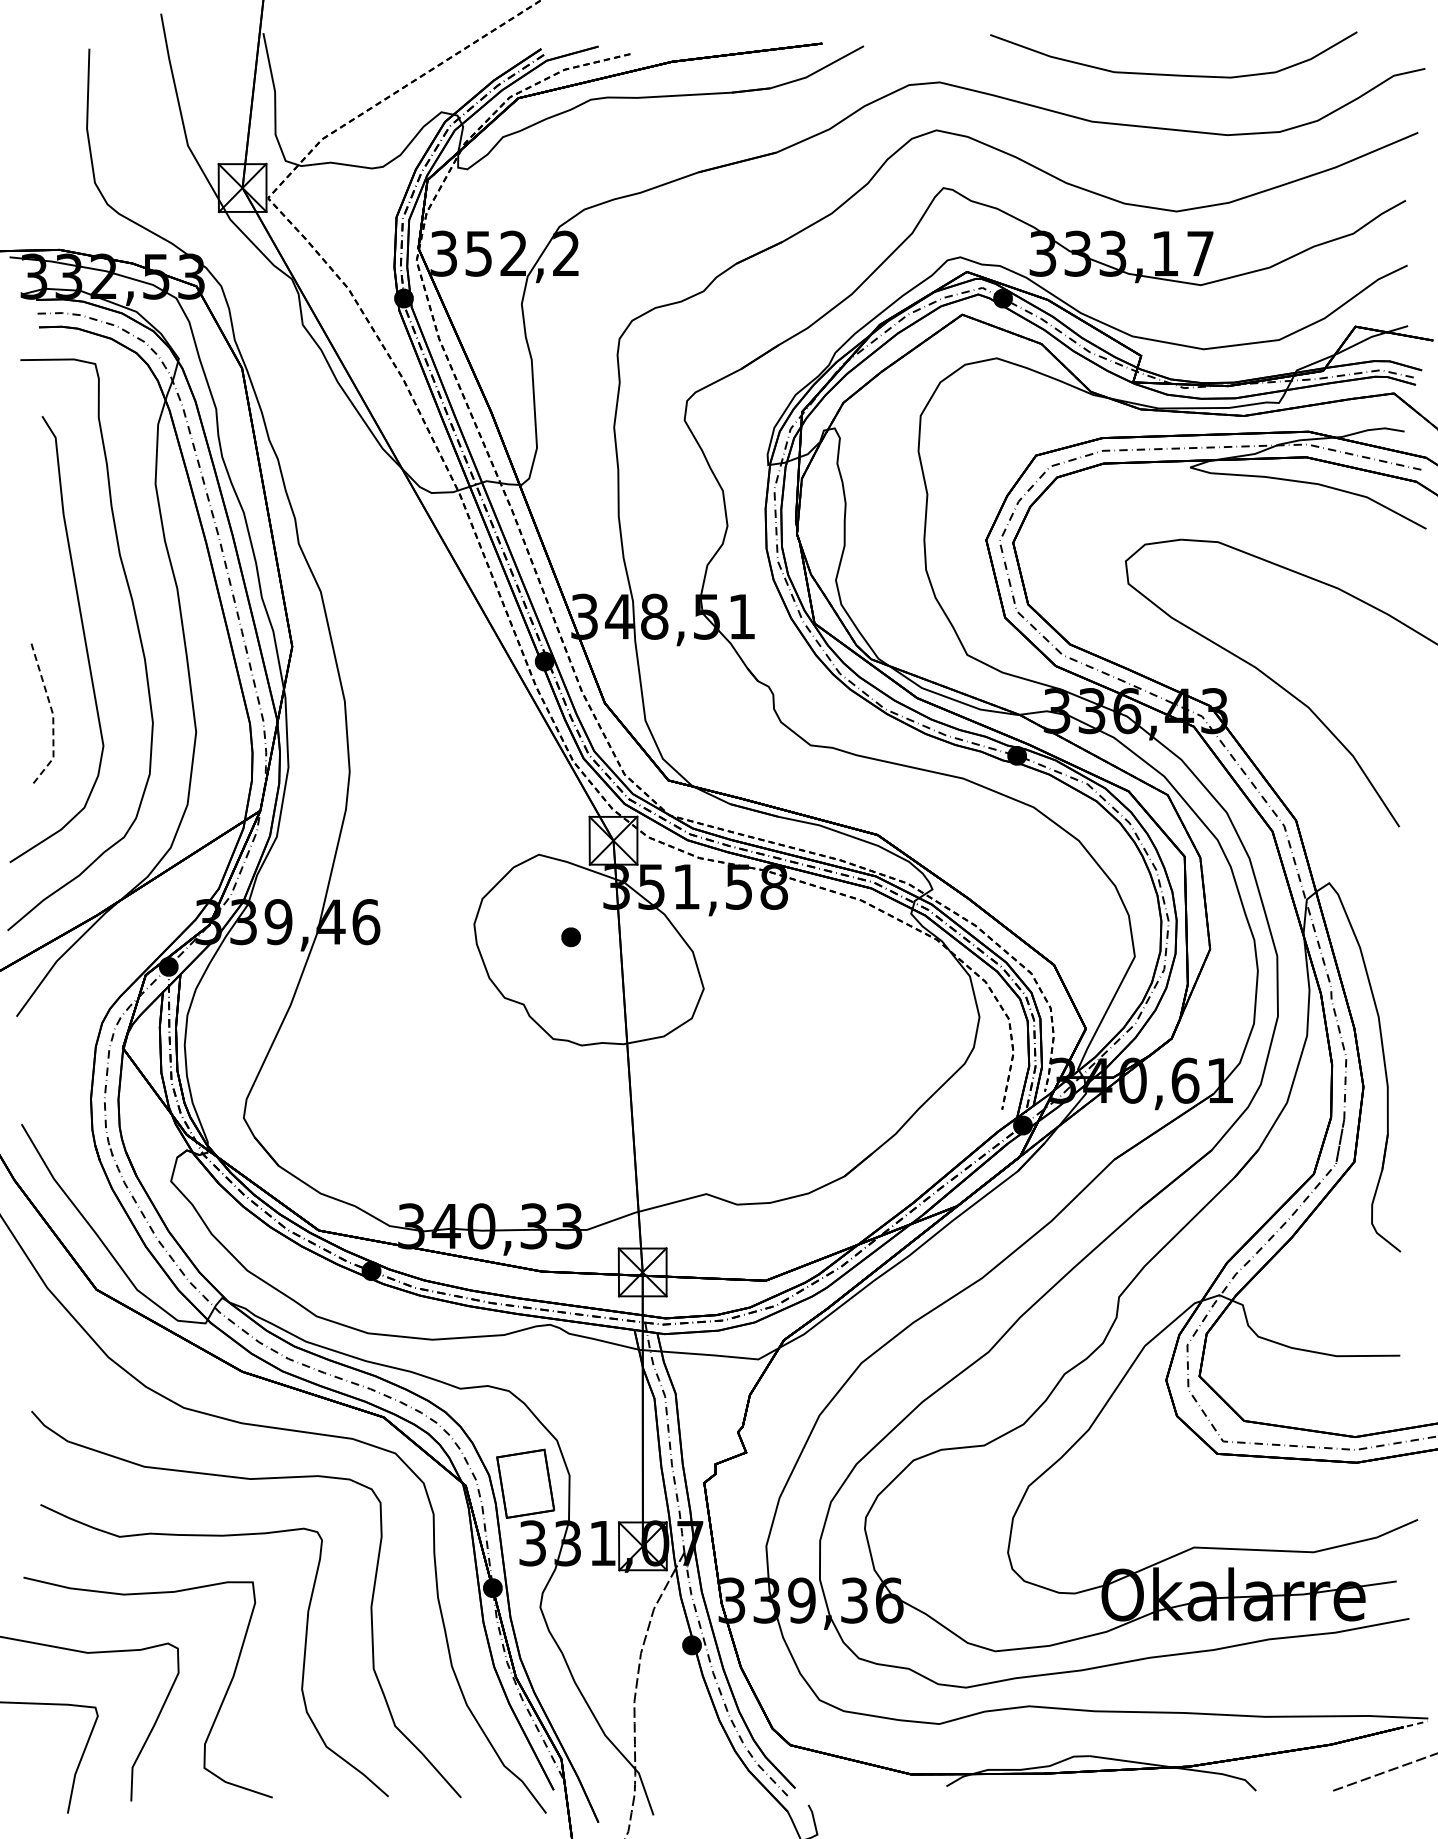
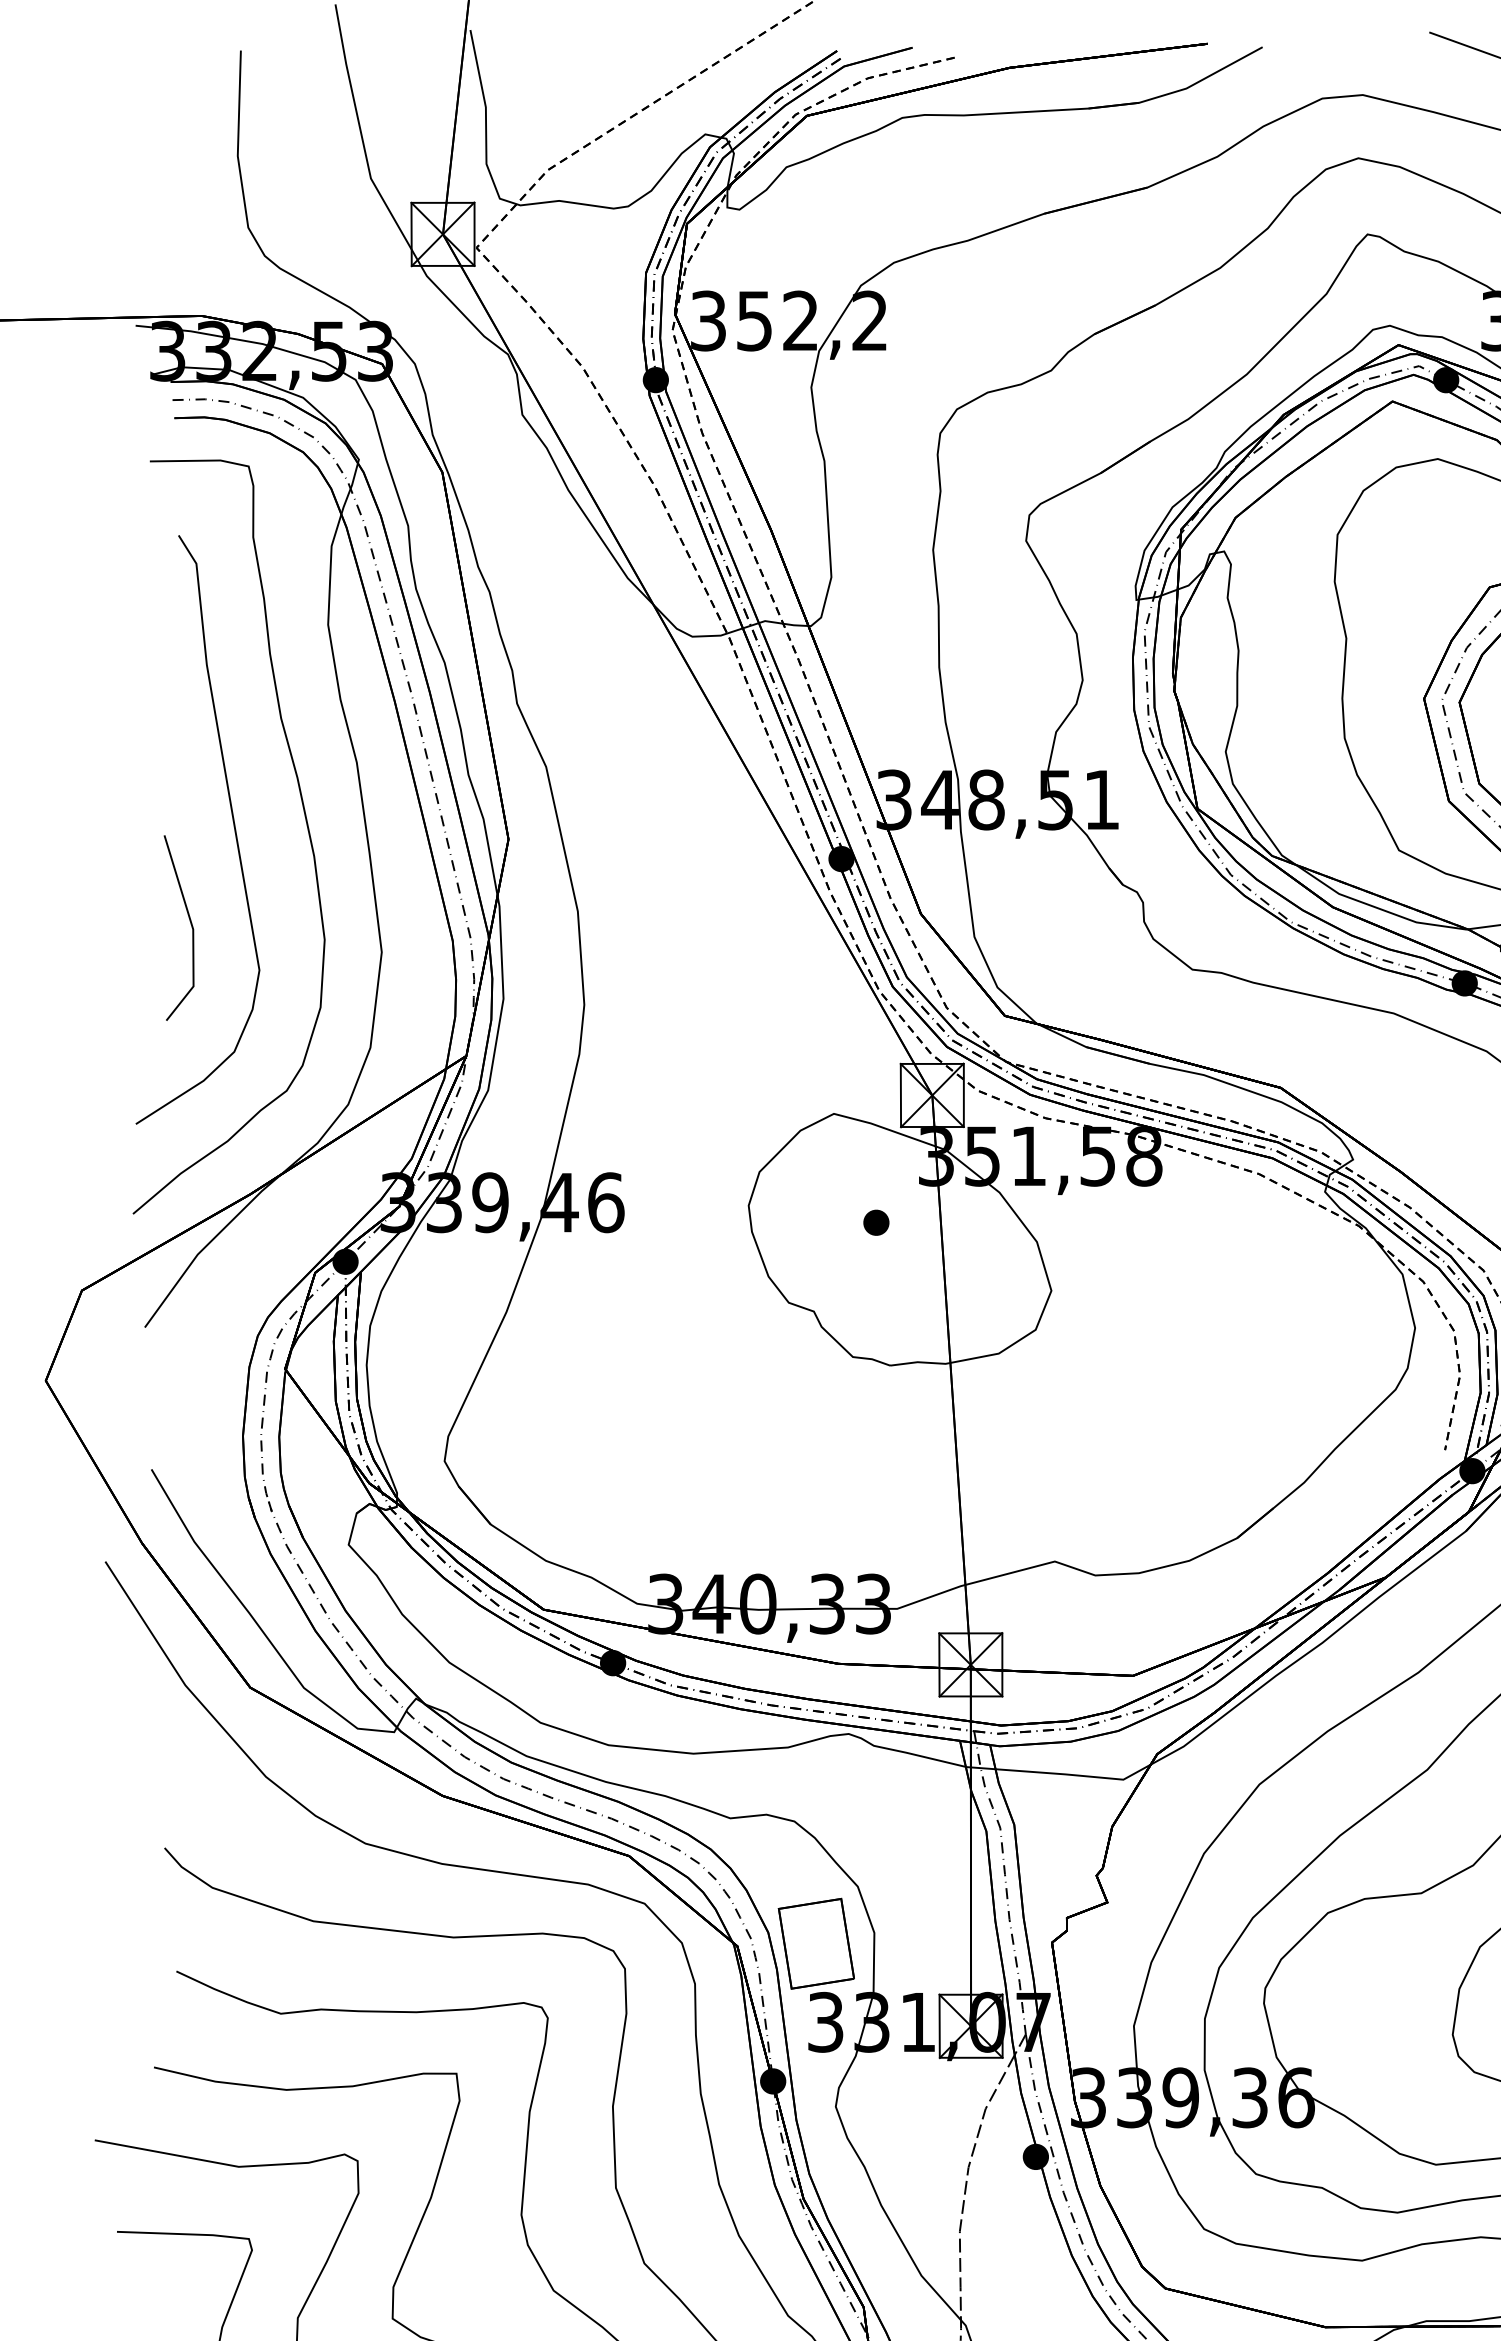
line: (53, 716) -> (193, 931), dashed -> solid

